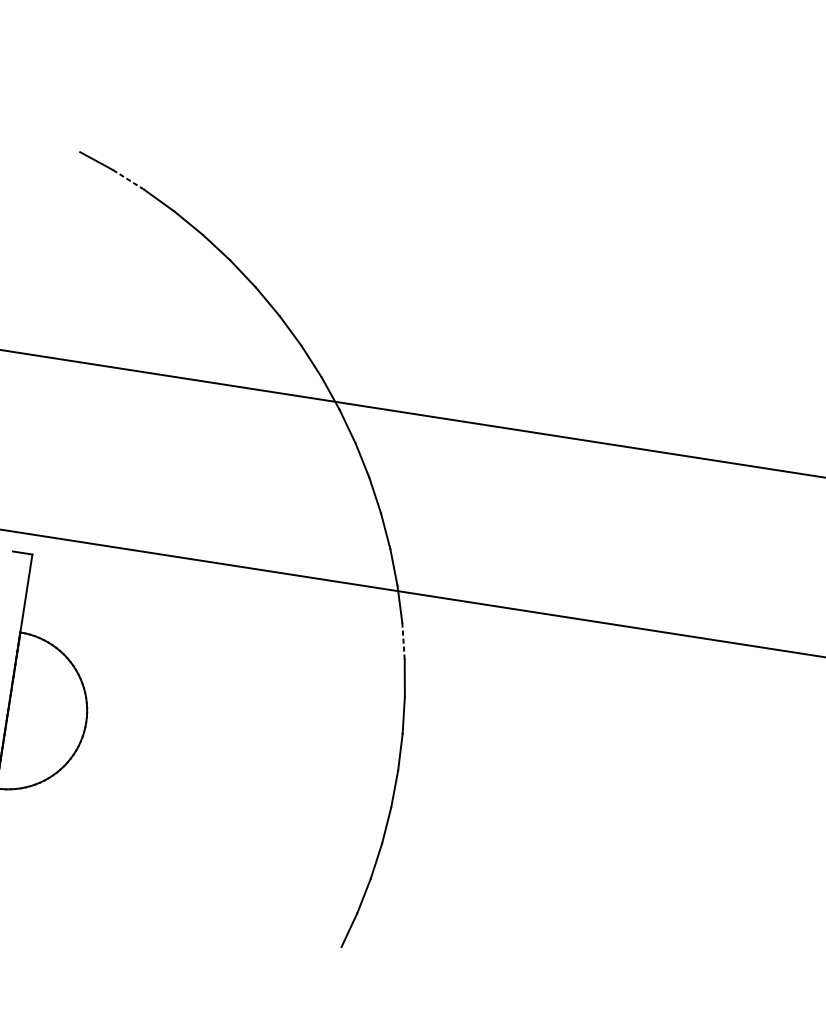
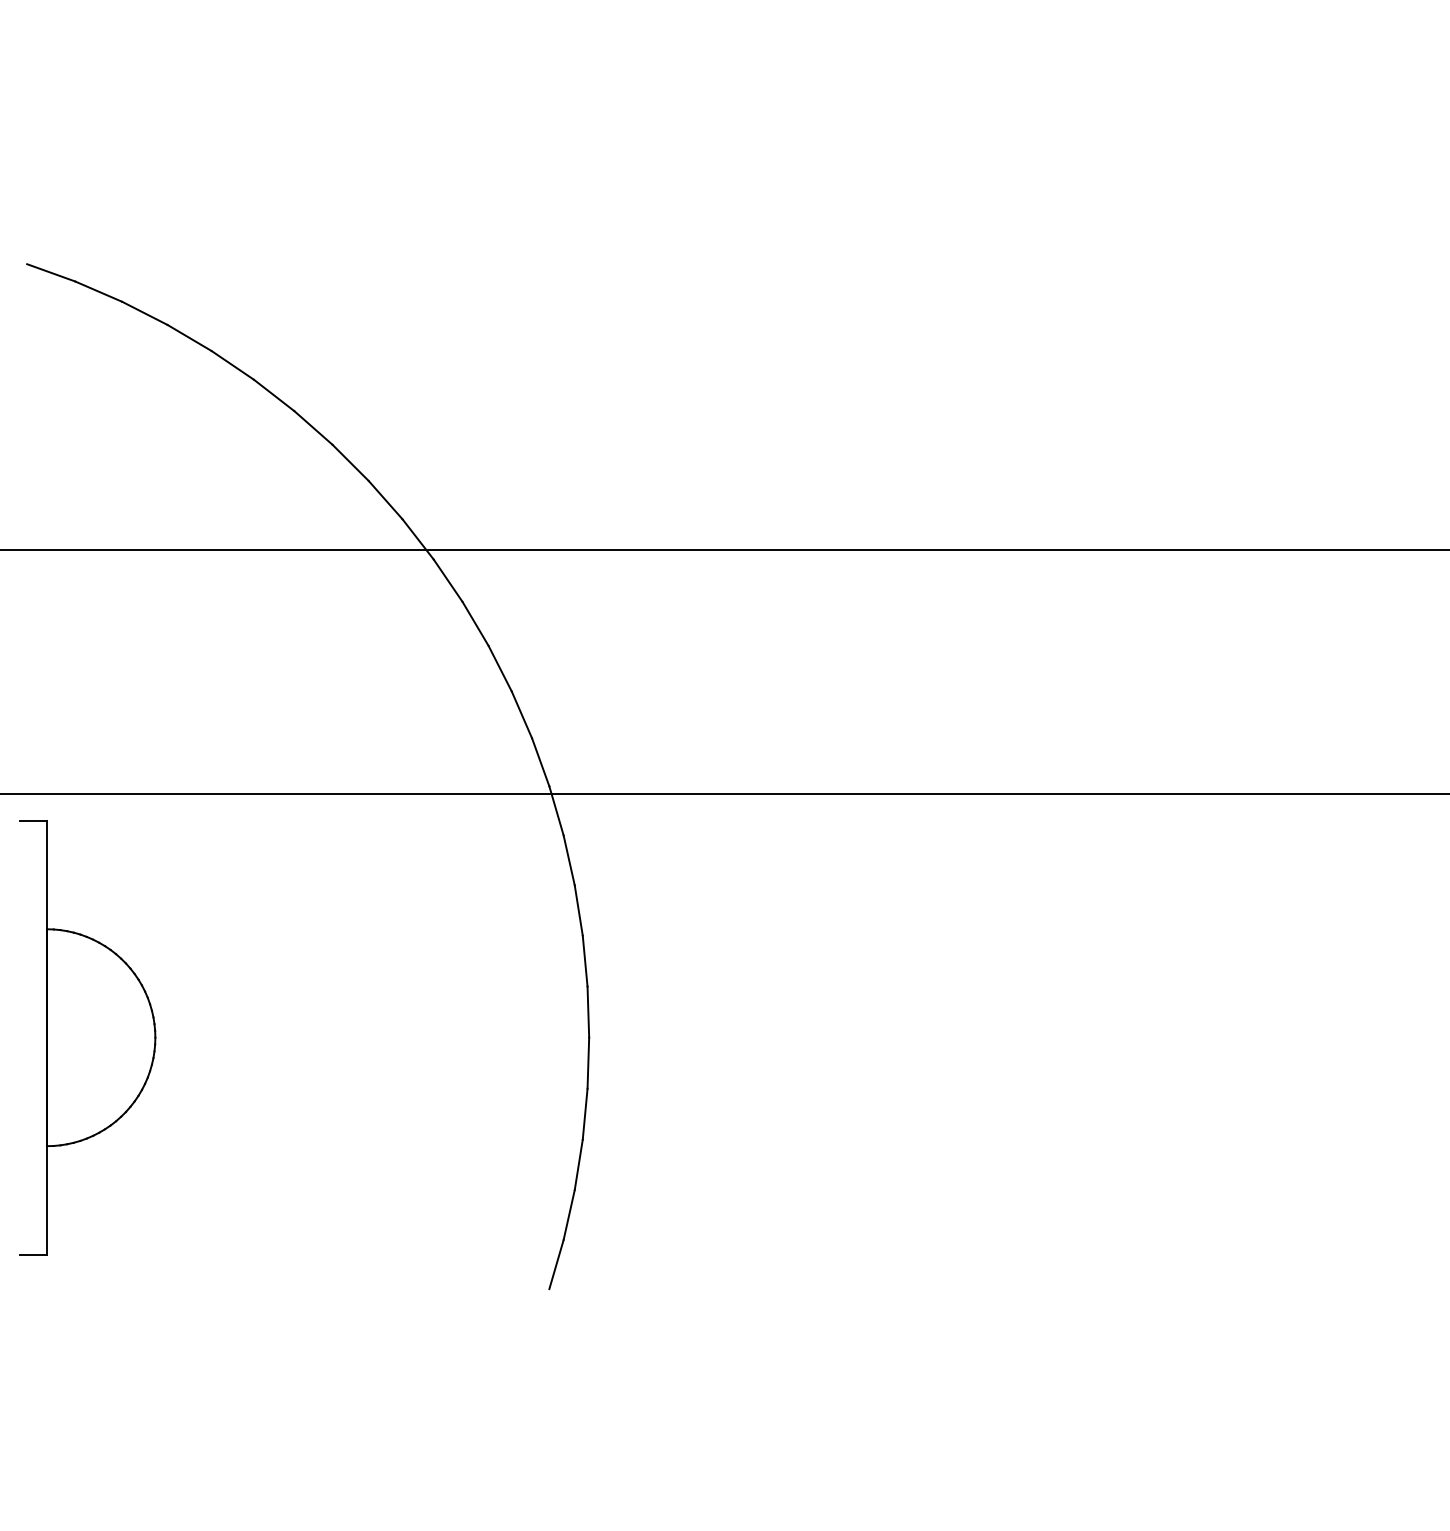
line: (128, 179) -> (98, 291), dashed -> solid
line: (403, 641) -> (569, 860), dashed -> solid

